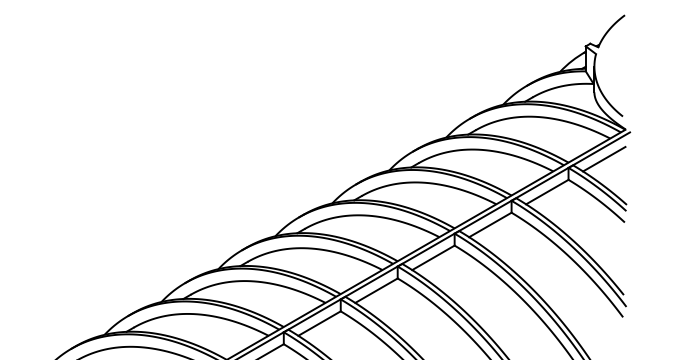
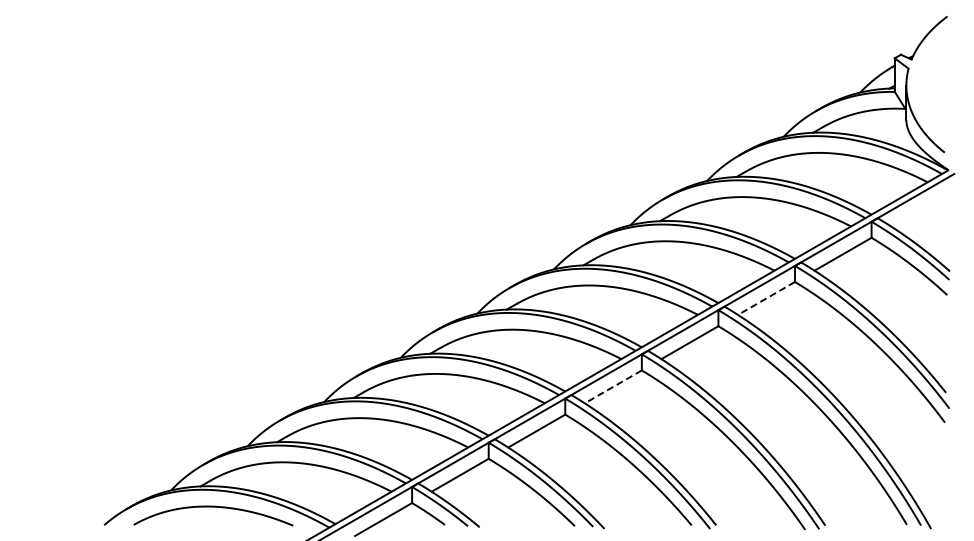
line: (604, 158) -> (919, 209), removed
line: (490, 224) -> (766, 298), solid -> dashed
line: (376, 290) -> (613, 386), solid -> dashed

